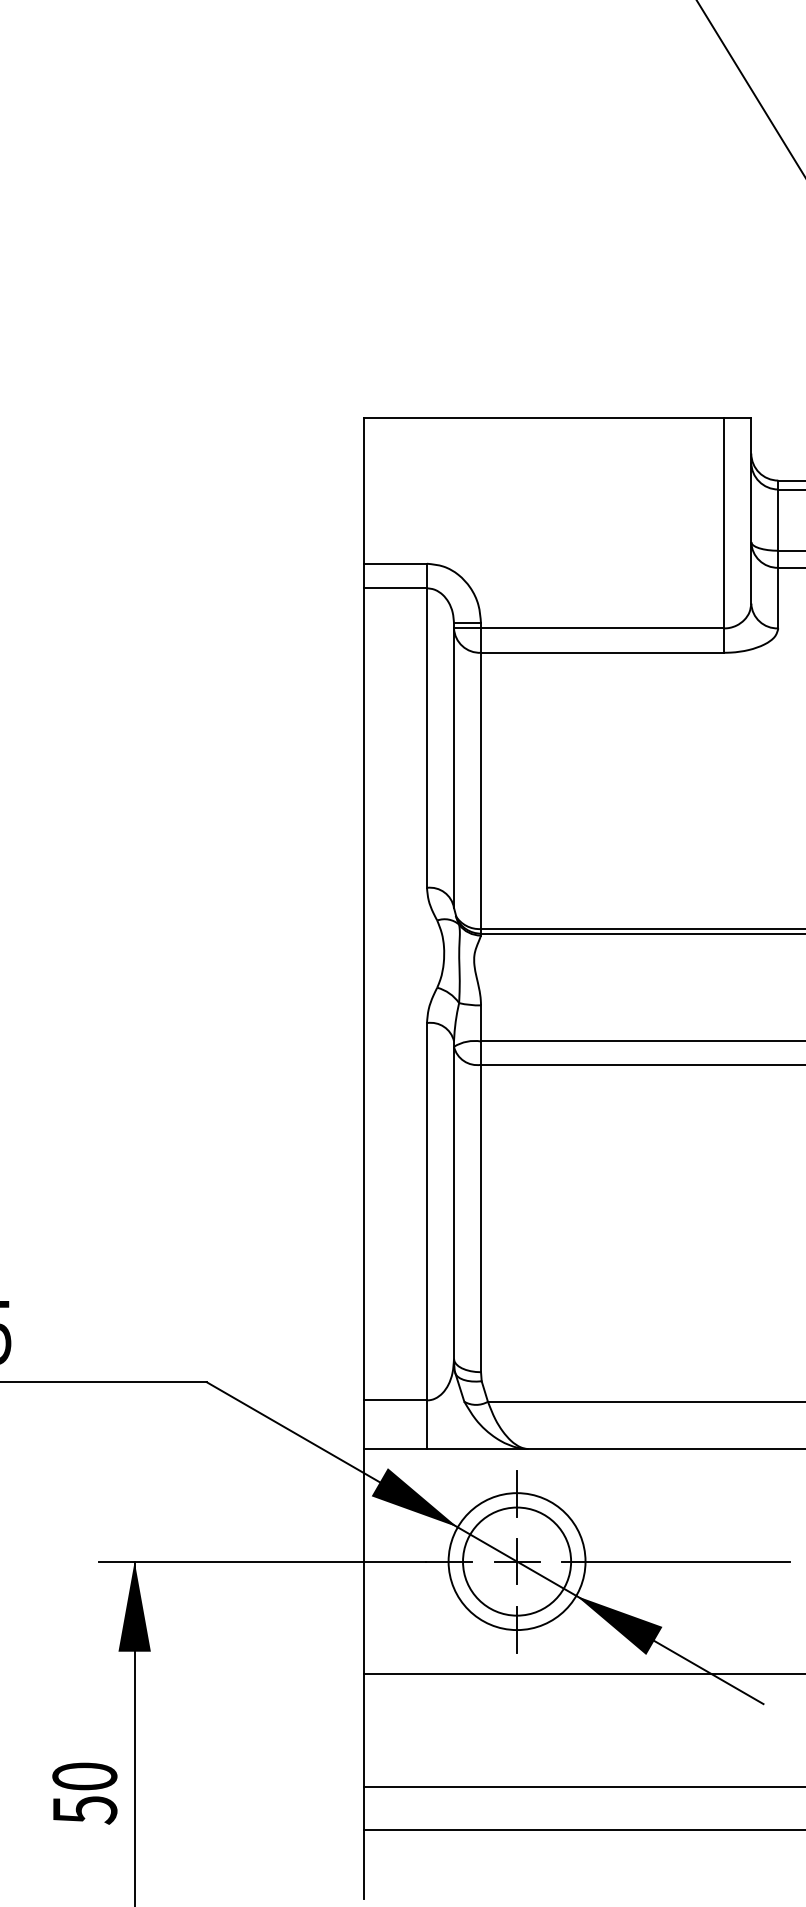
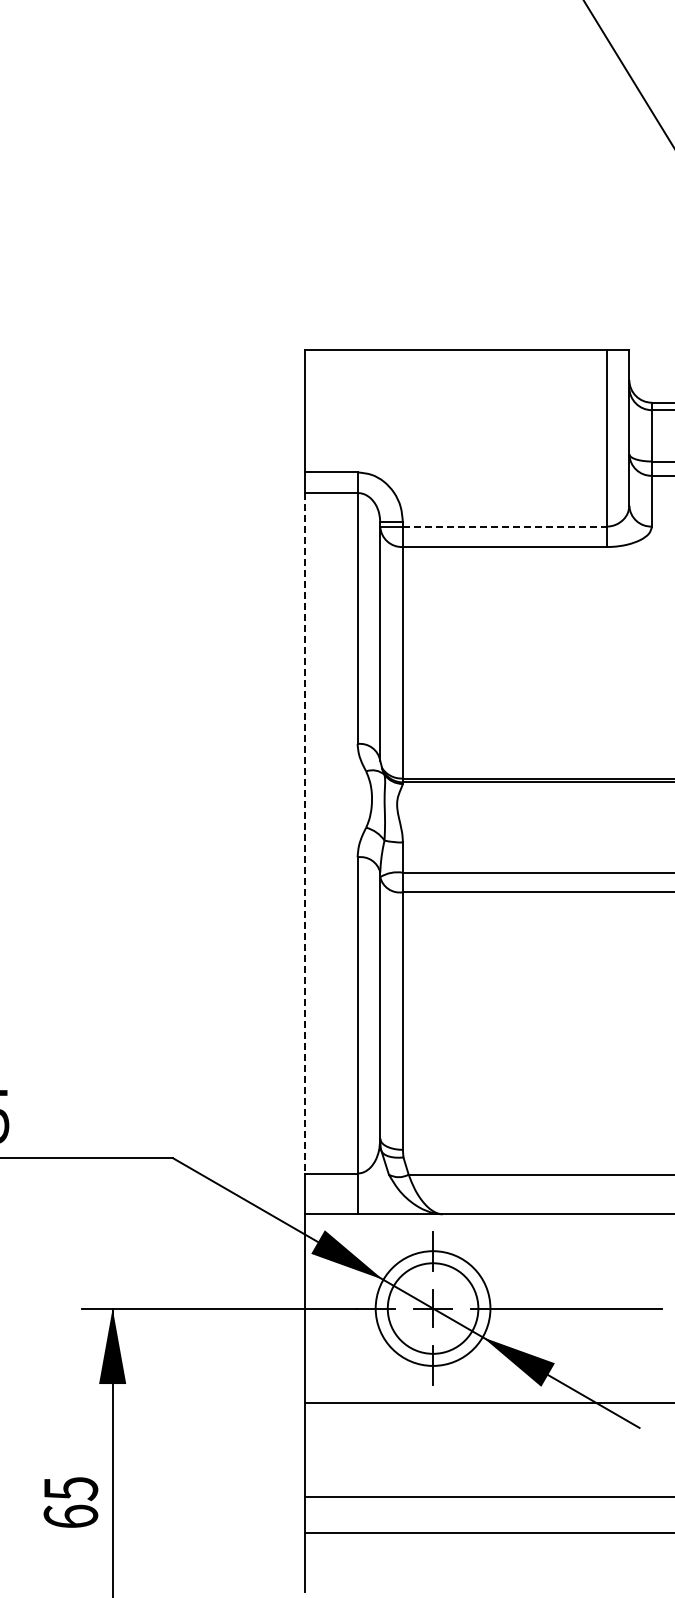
line: (602, 628) -> (504, 526), solid -> dashed
line: (363, 994) -> (304, 833), solid -> dashed
text: (84, 1794) -> (70, 1503), 50 -> 65

